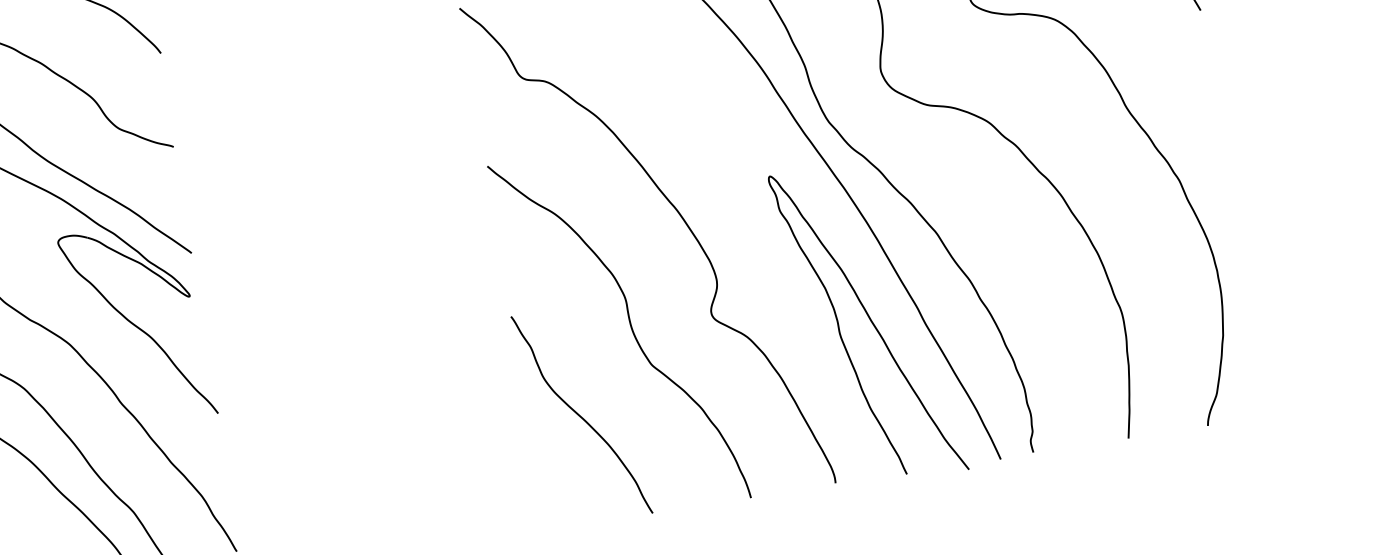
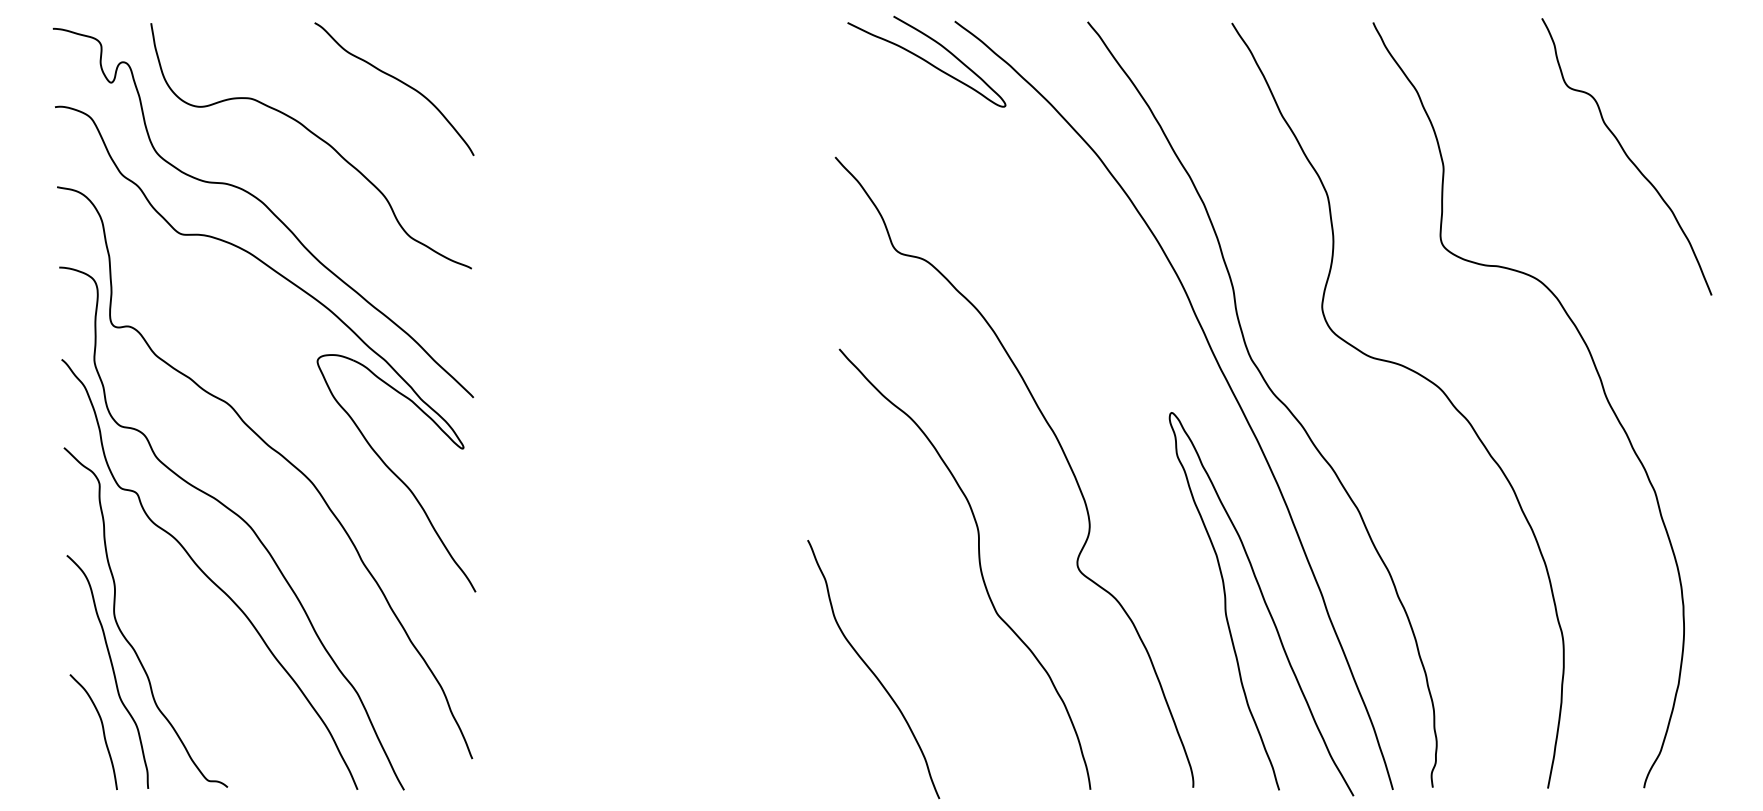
curve: (581, 415) -> (872, 670), moved

